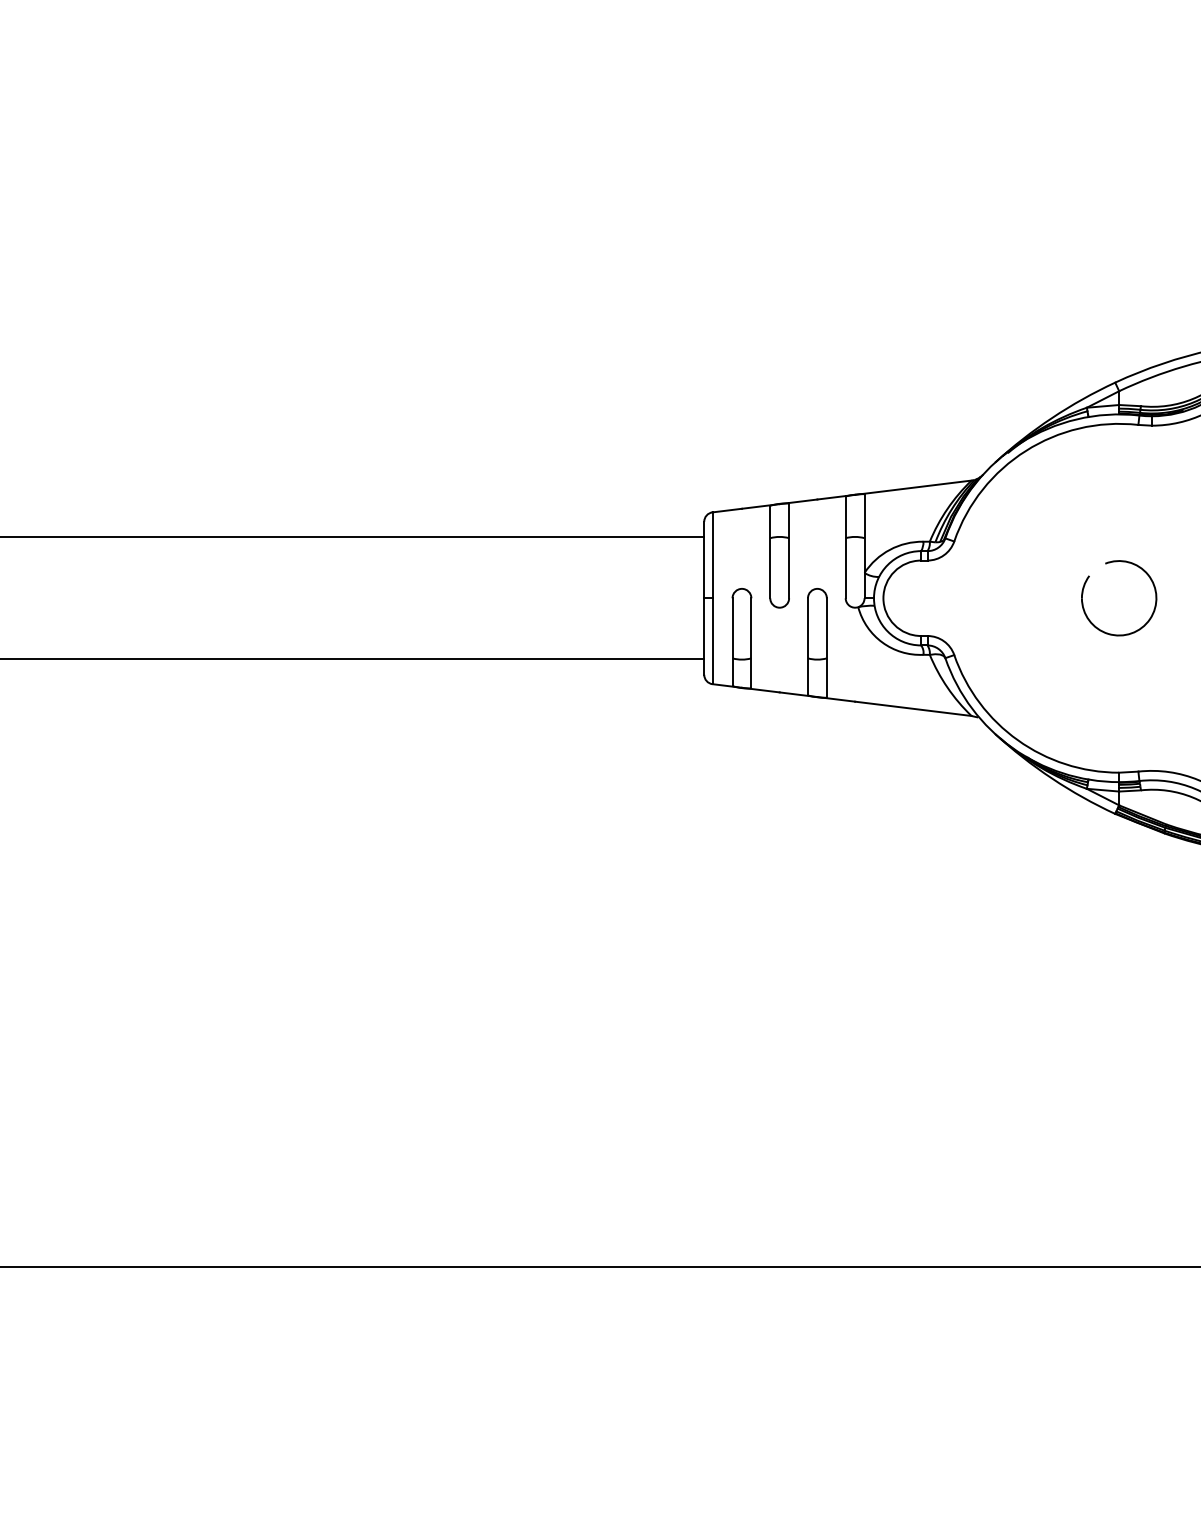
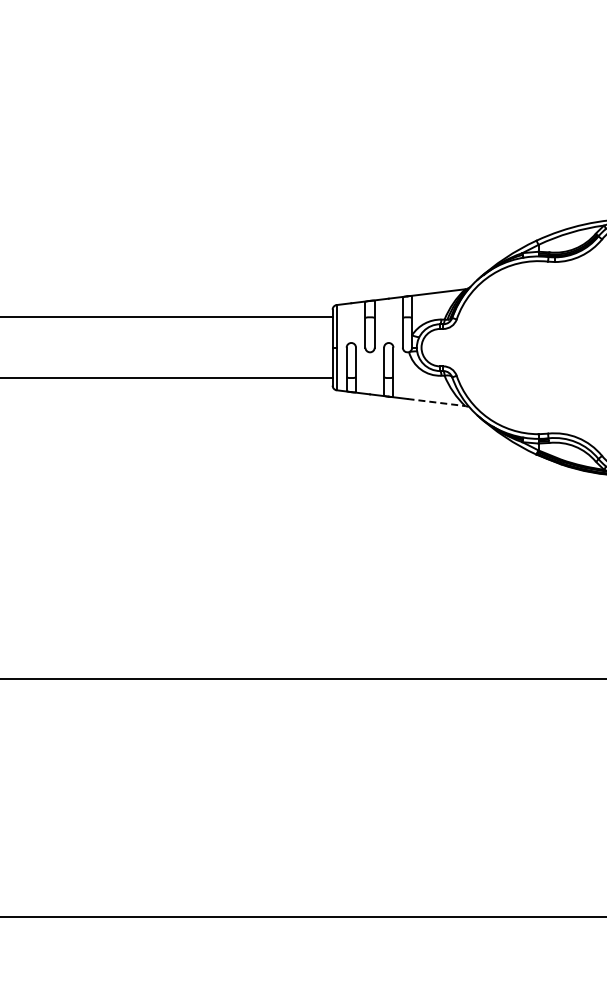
part: (1119, 563) -> (538, 330), removed
line: (913, 708) -> (436, 402), solid -> dashed

